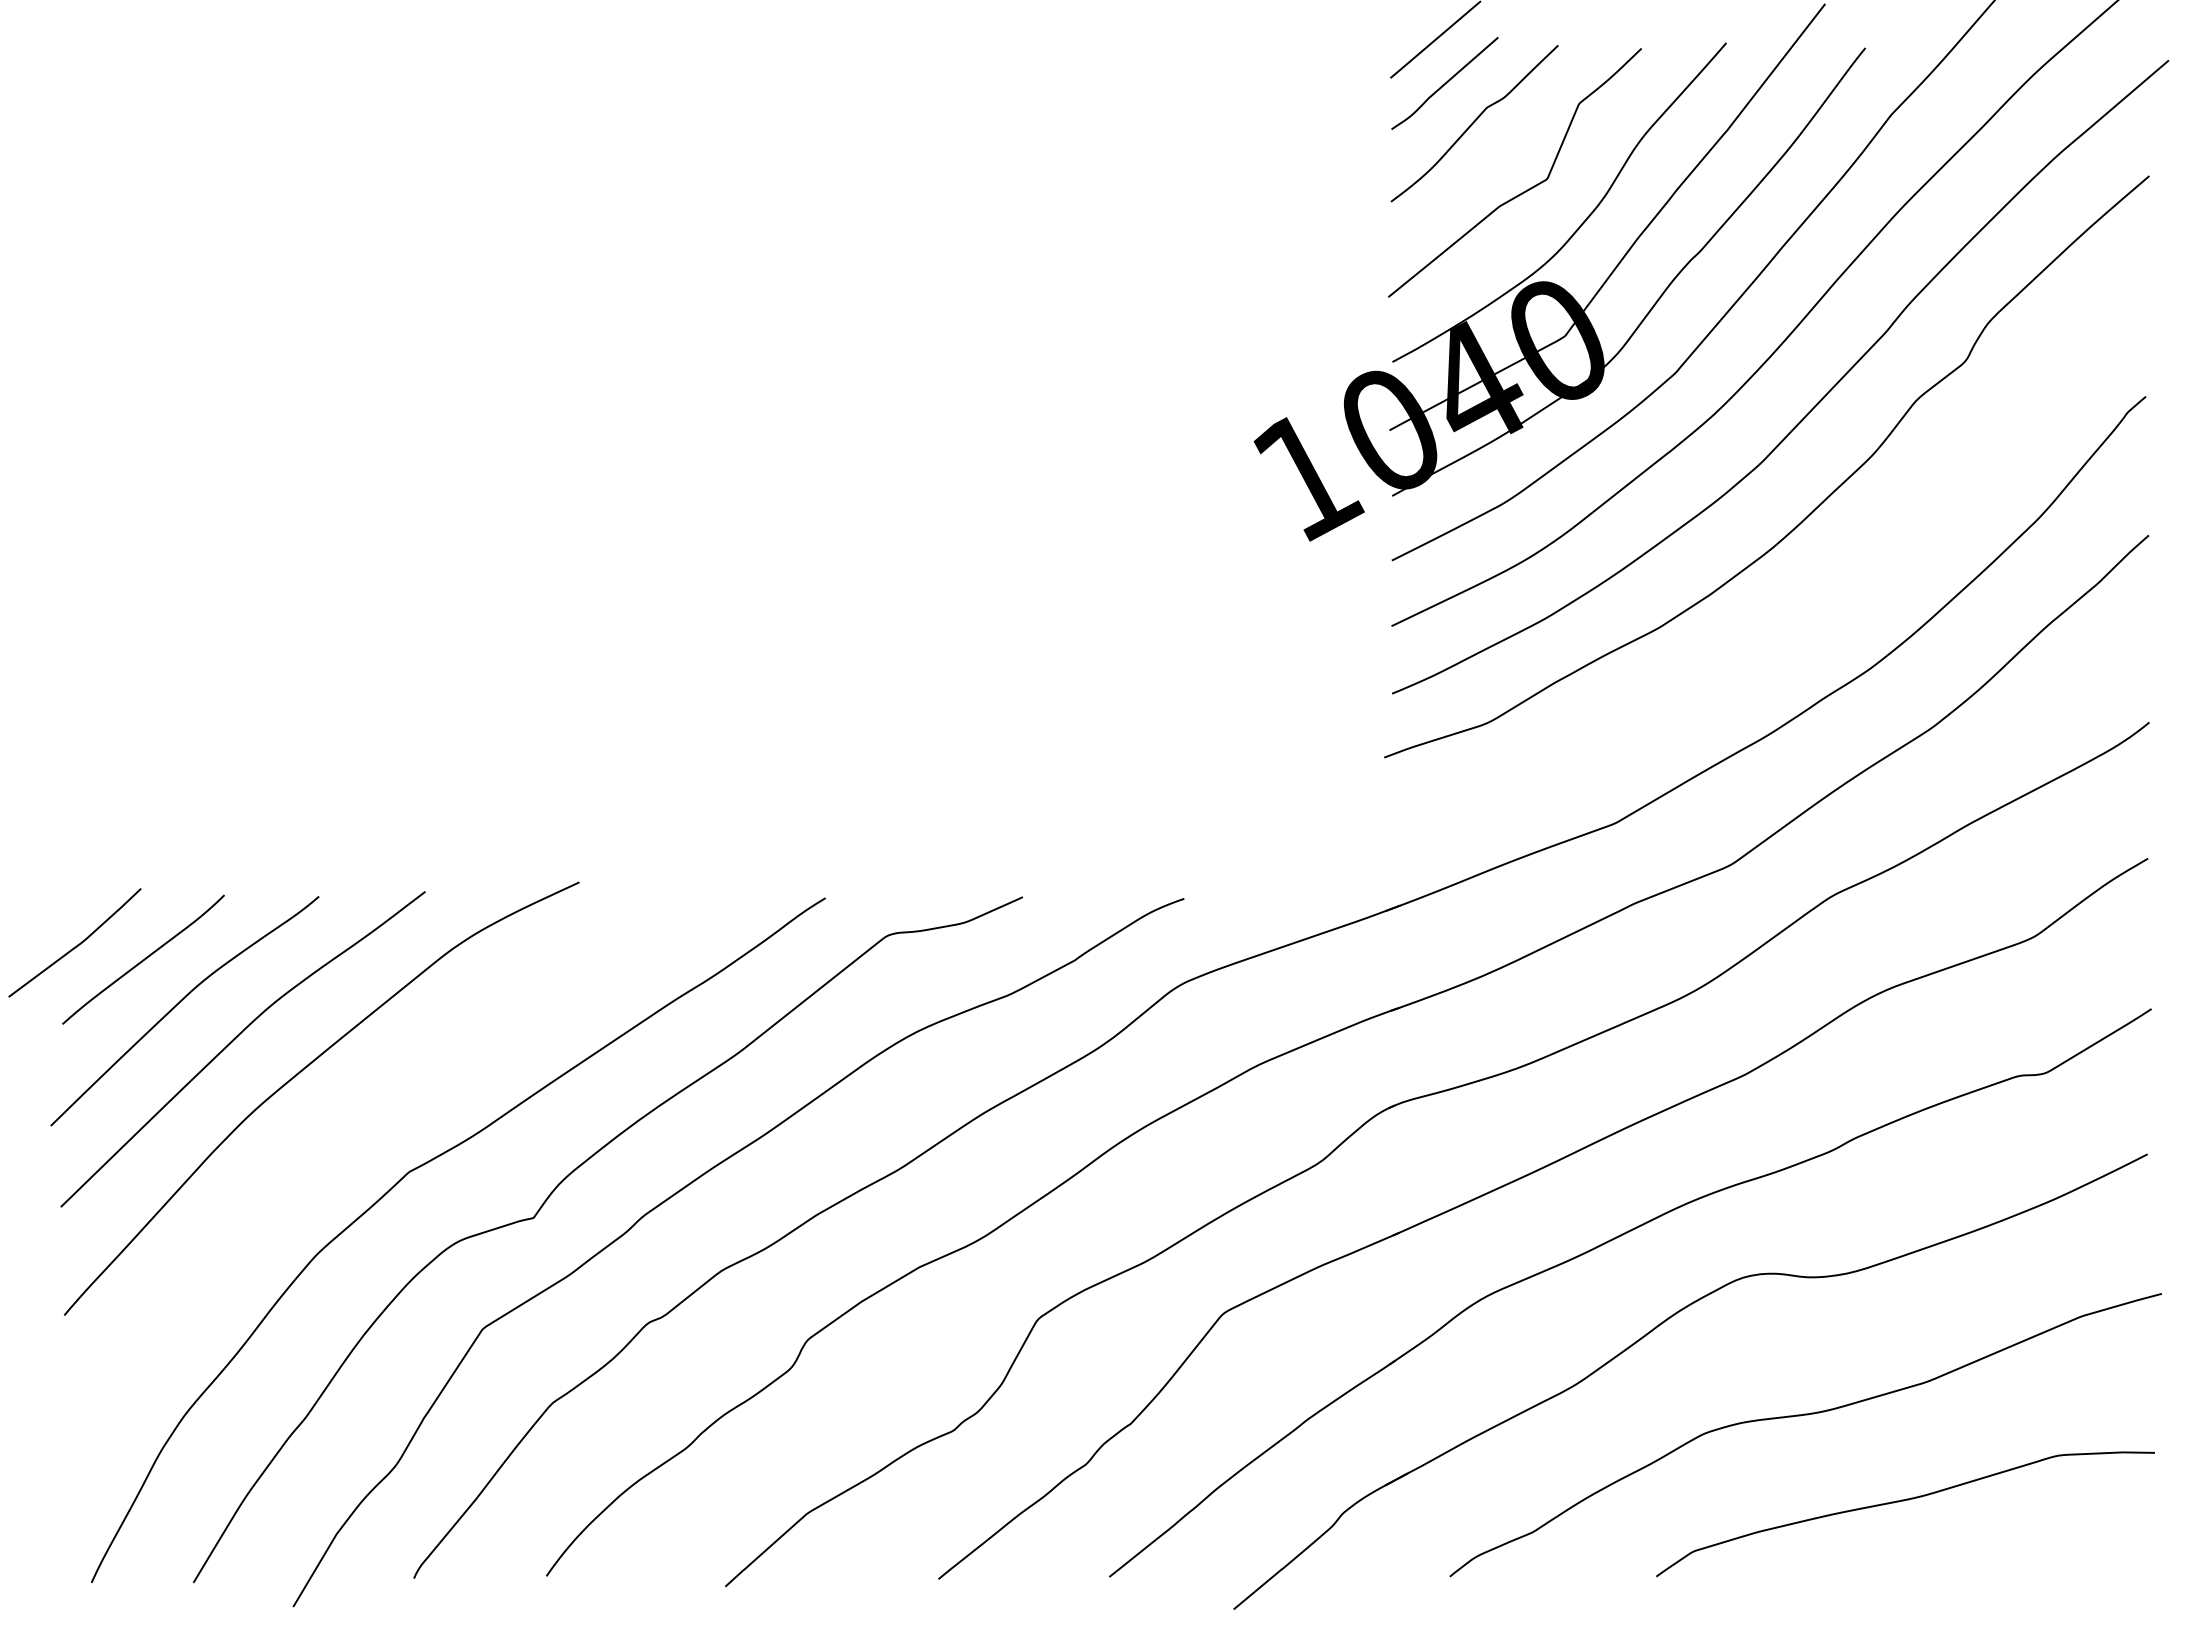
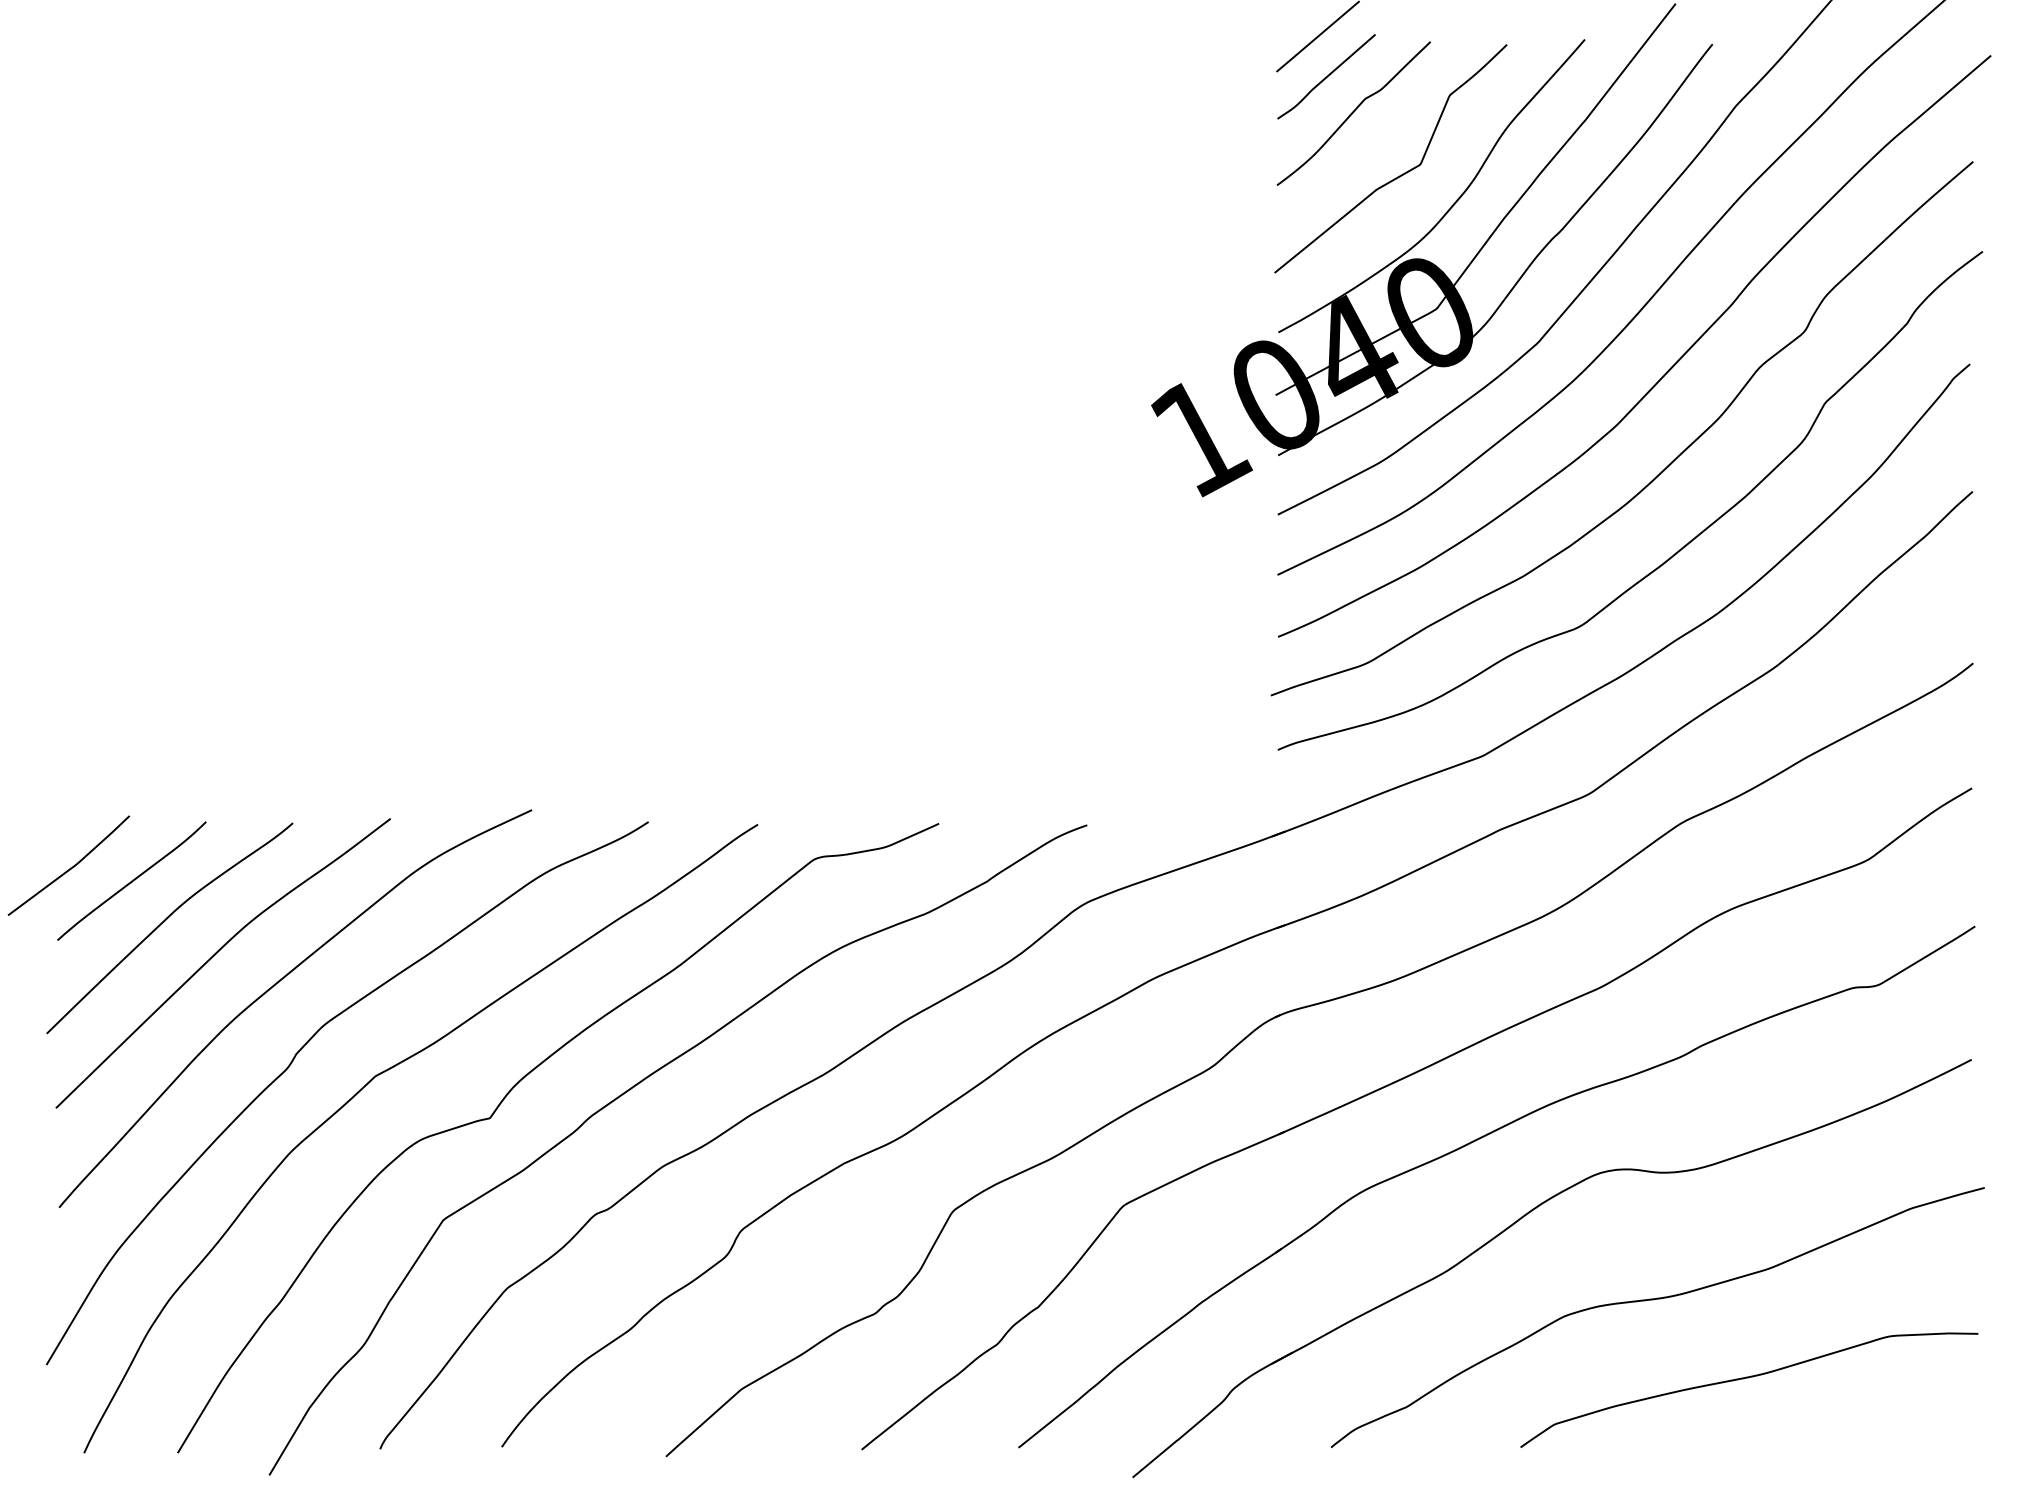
curve: (1820, 605) -> (1671, 555), added
curve: (320, 1154) -> (294, 1059), added

